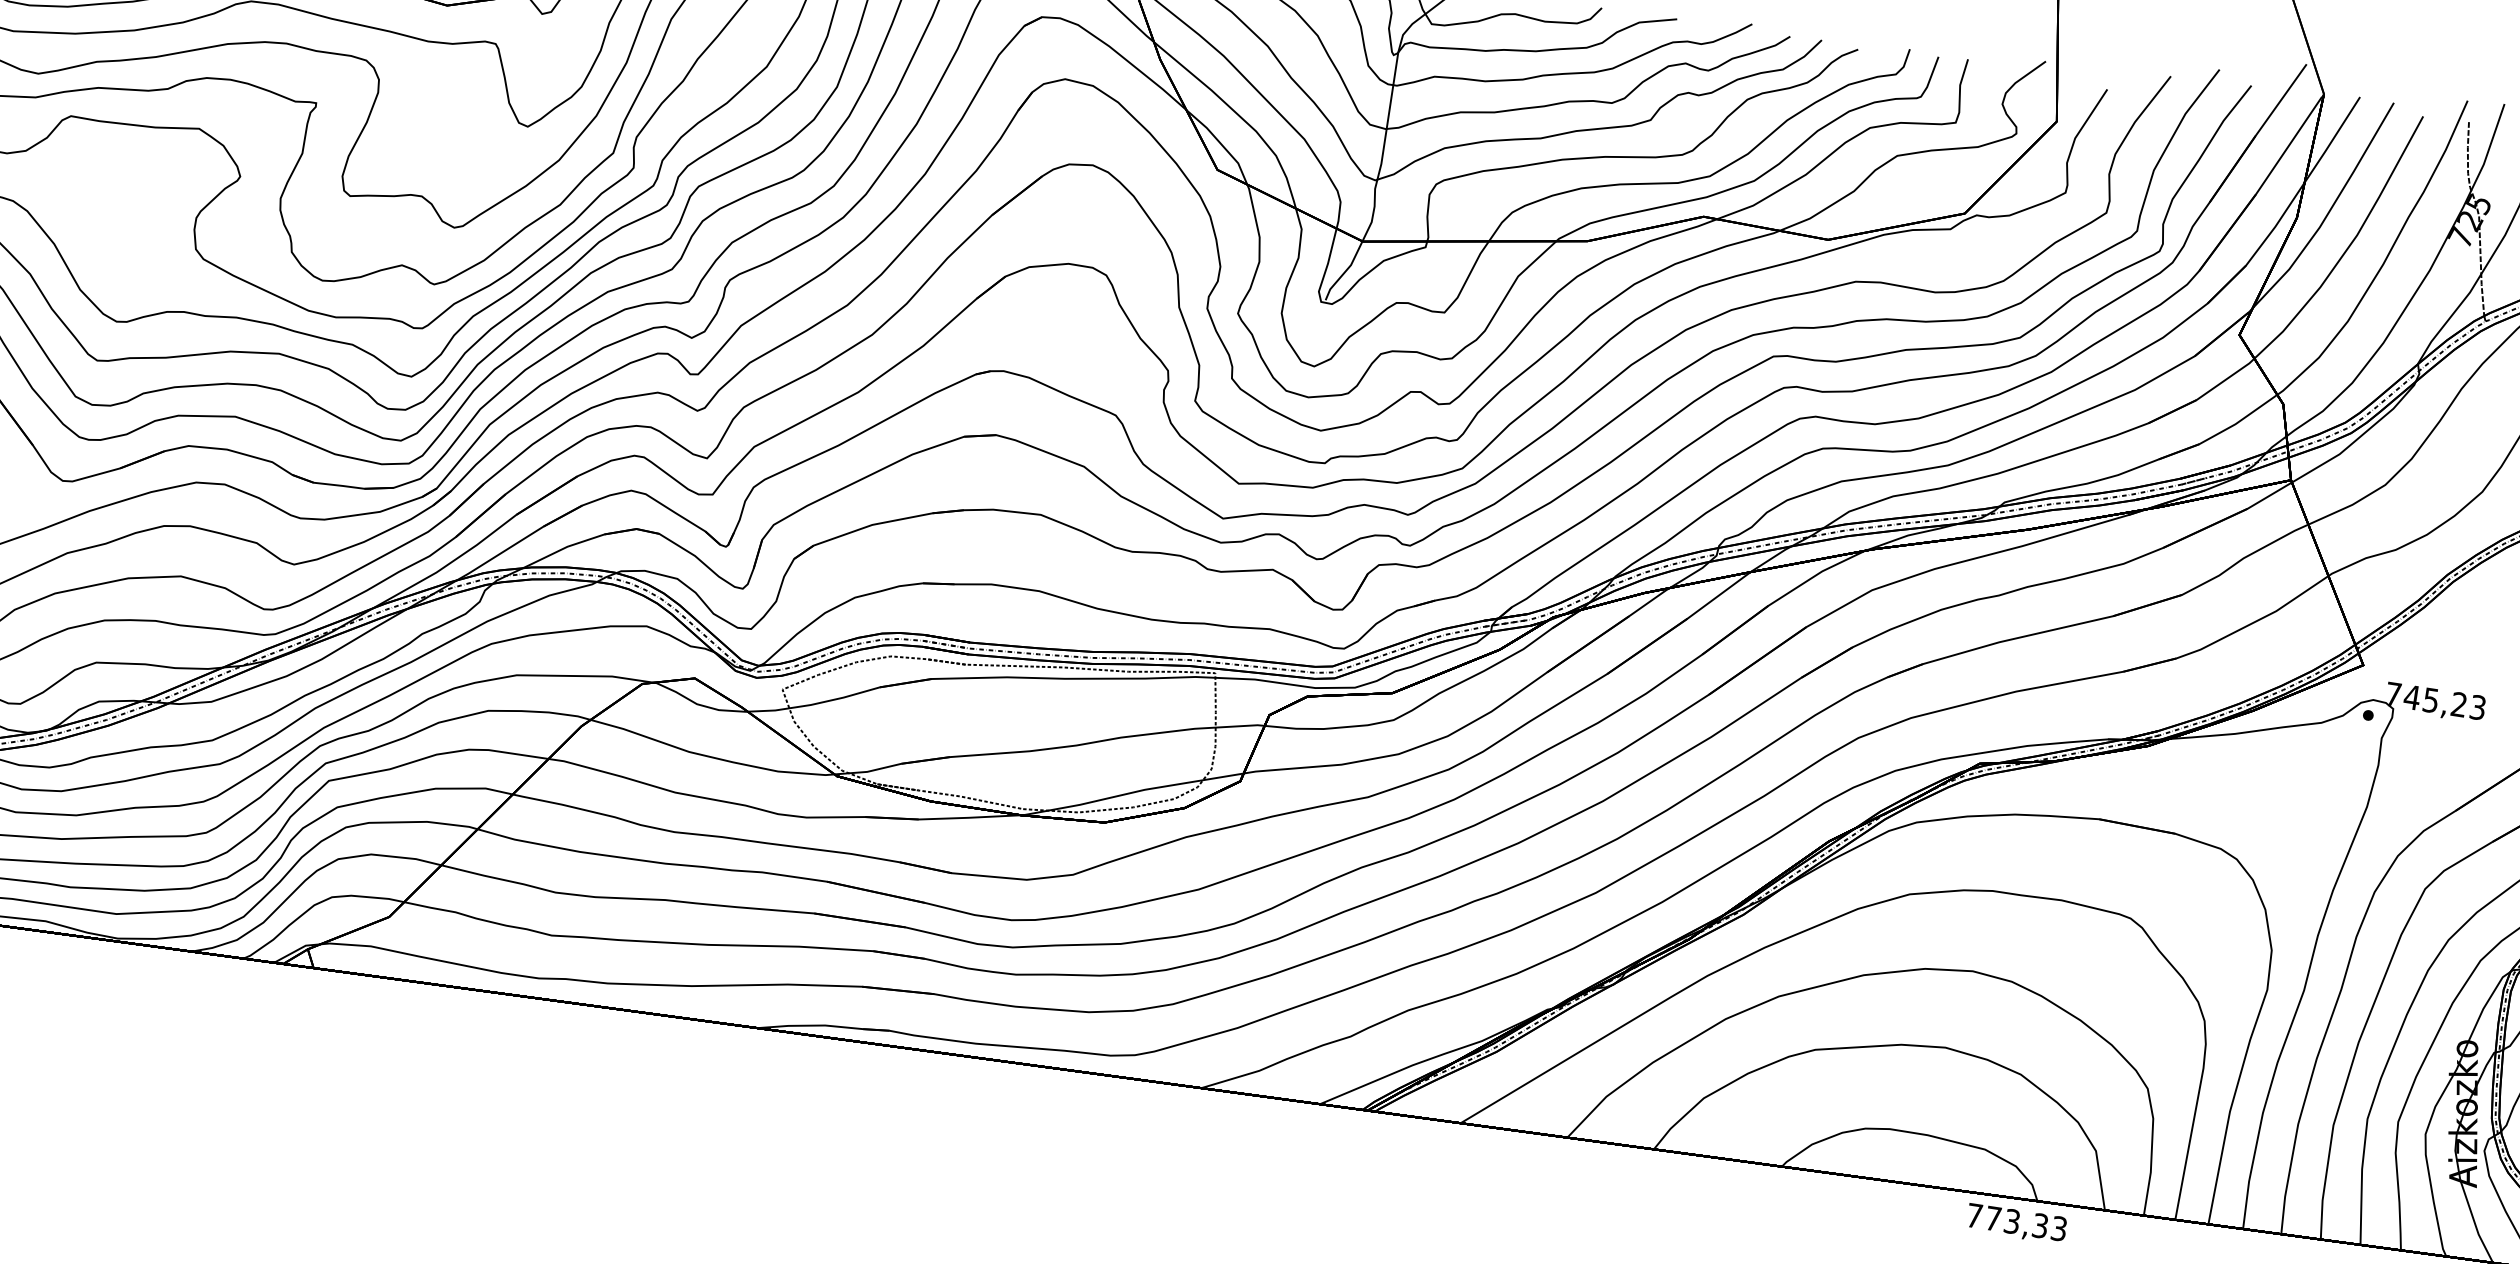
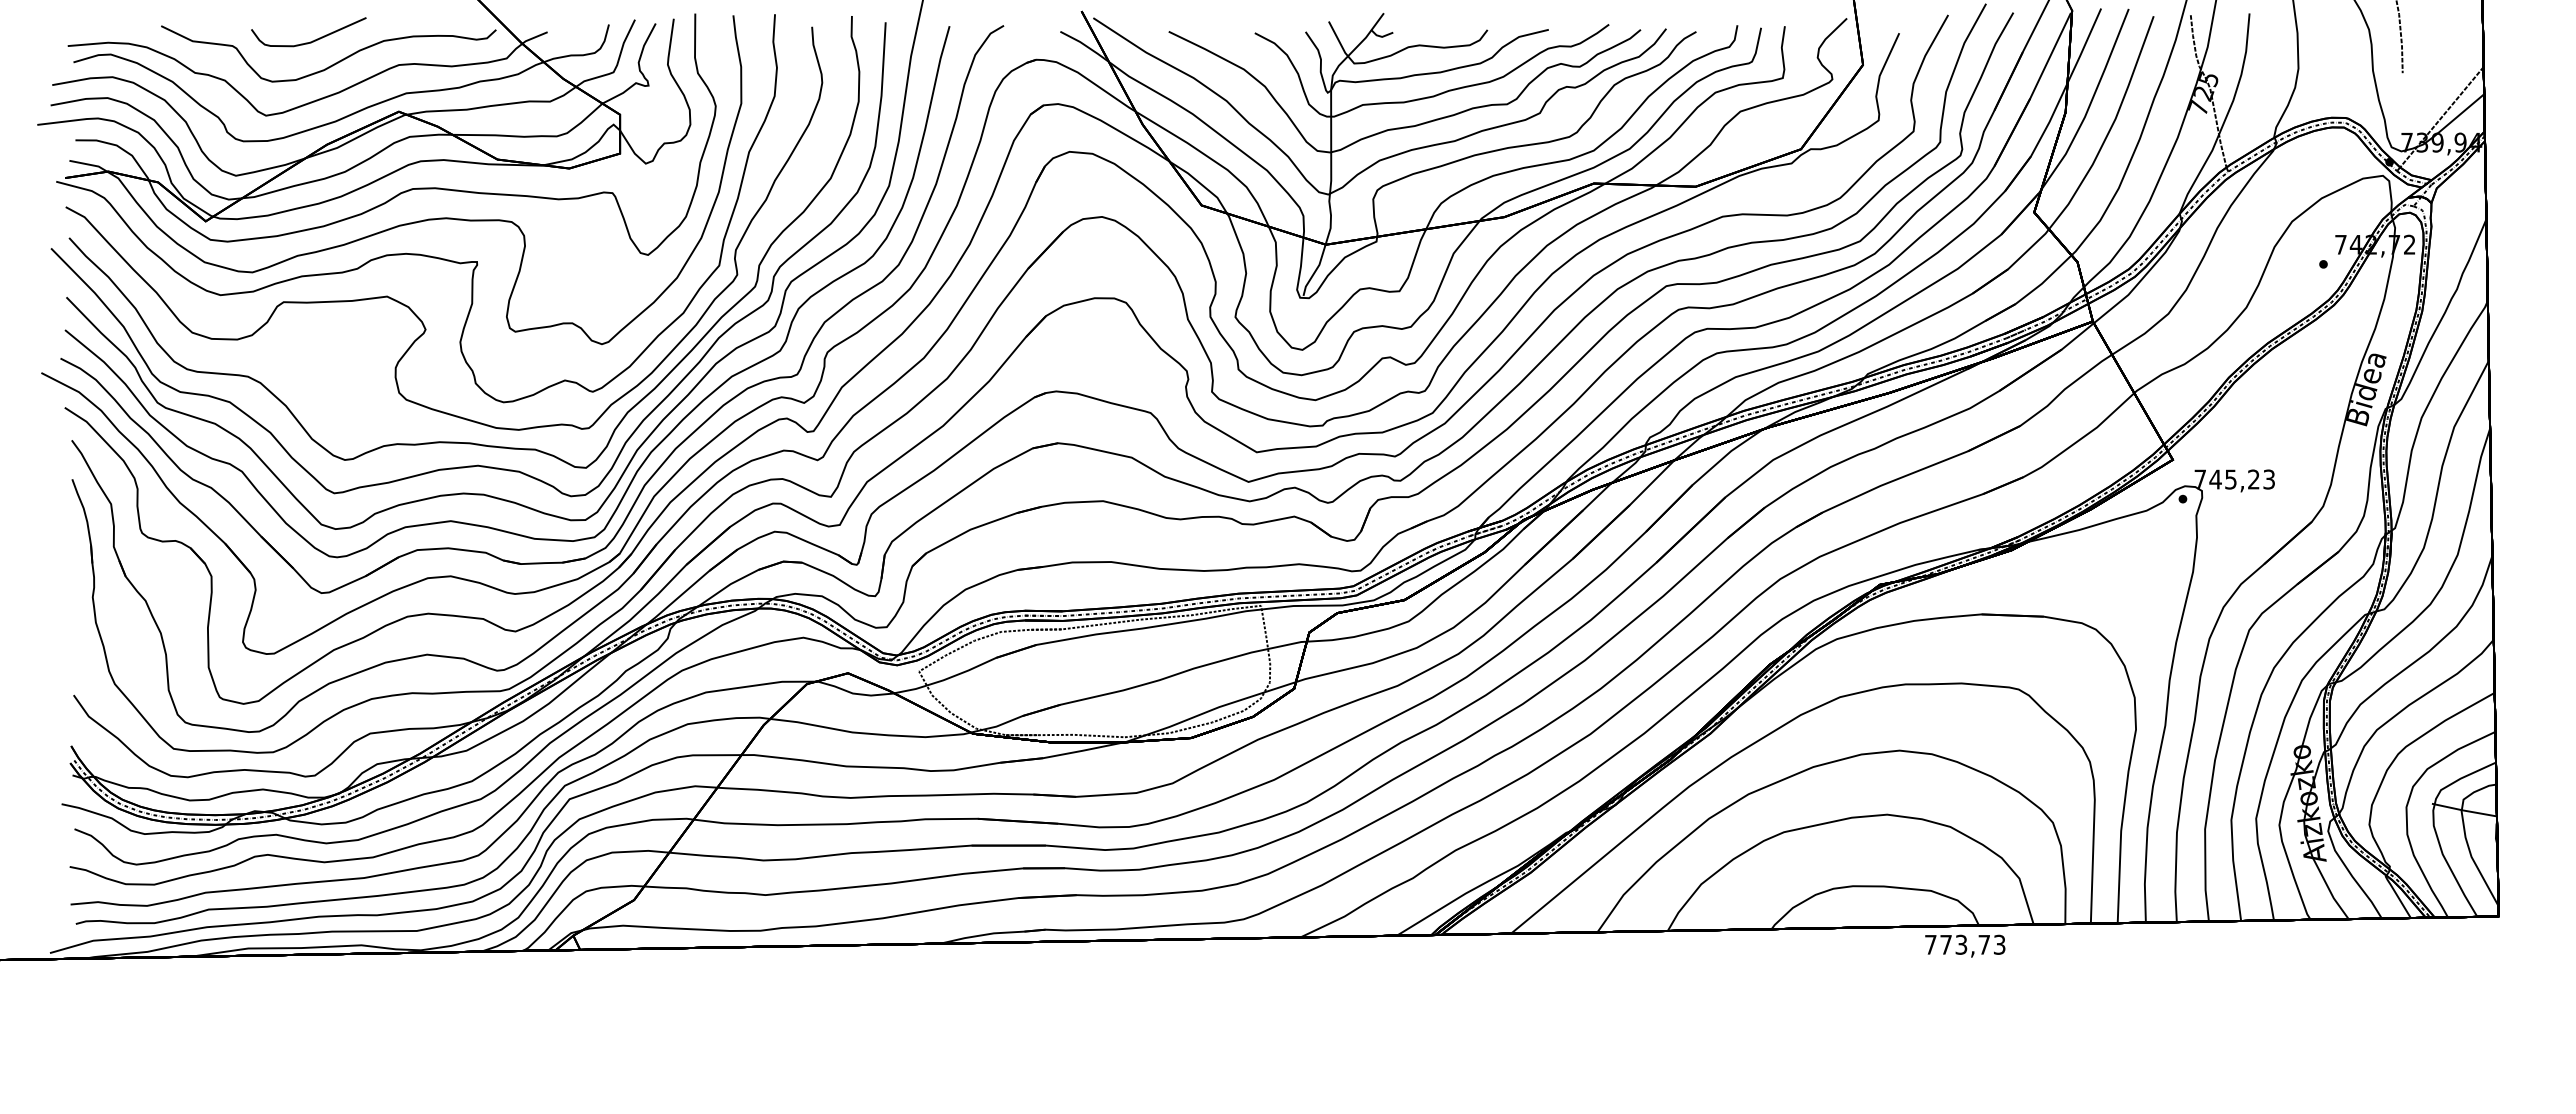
text: (2040, 1225) -> (1984, 944), 773,33 -> 773,73

